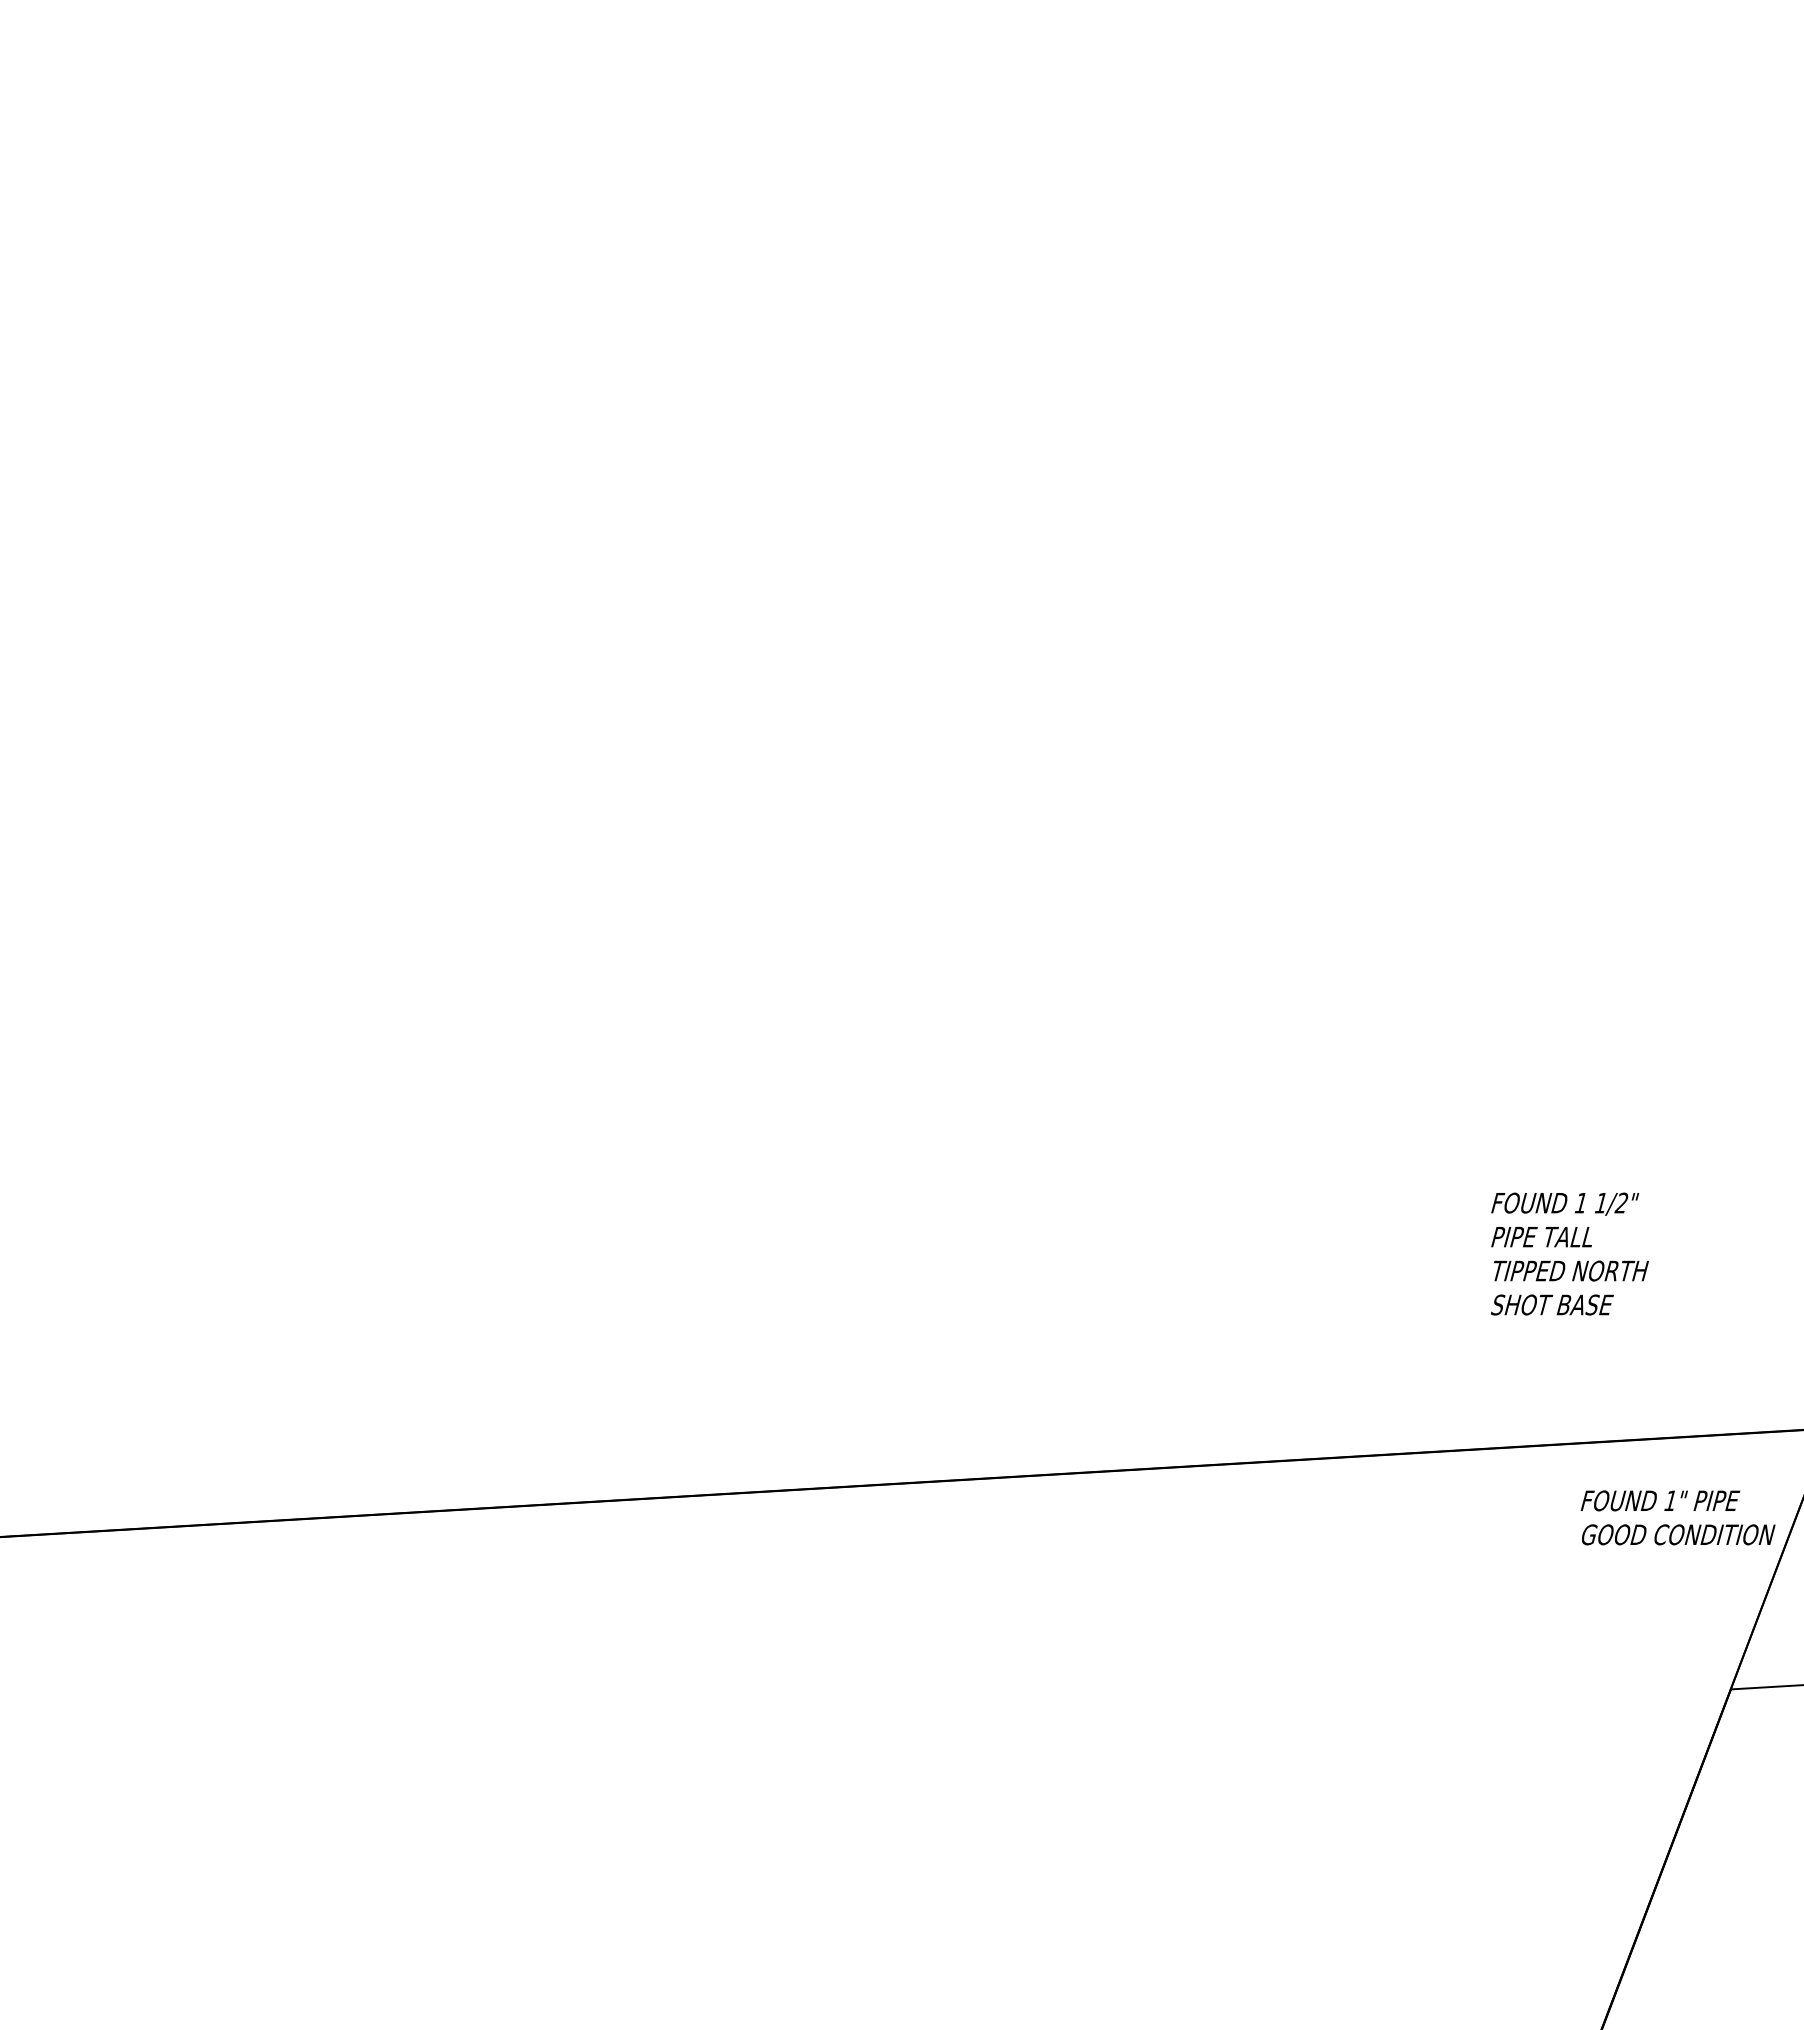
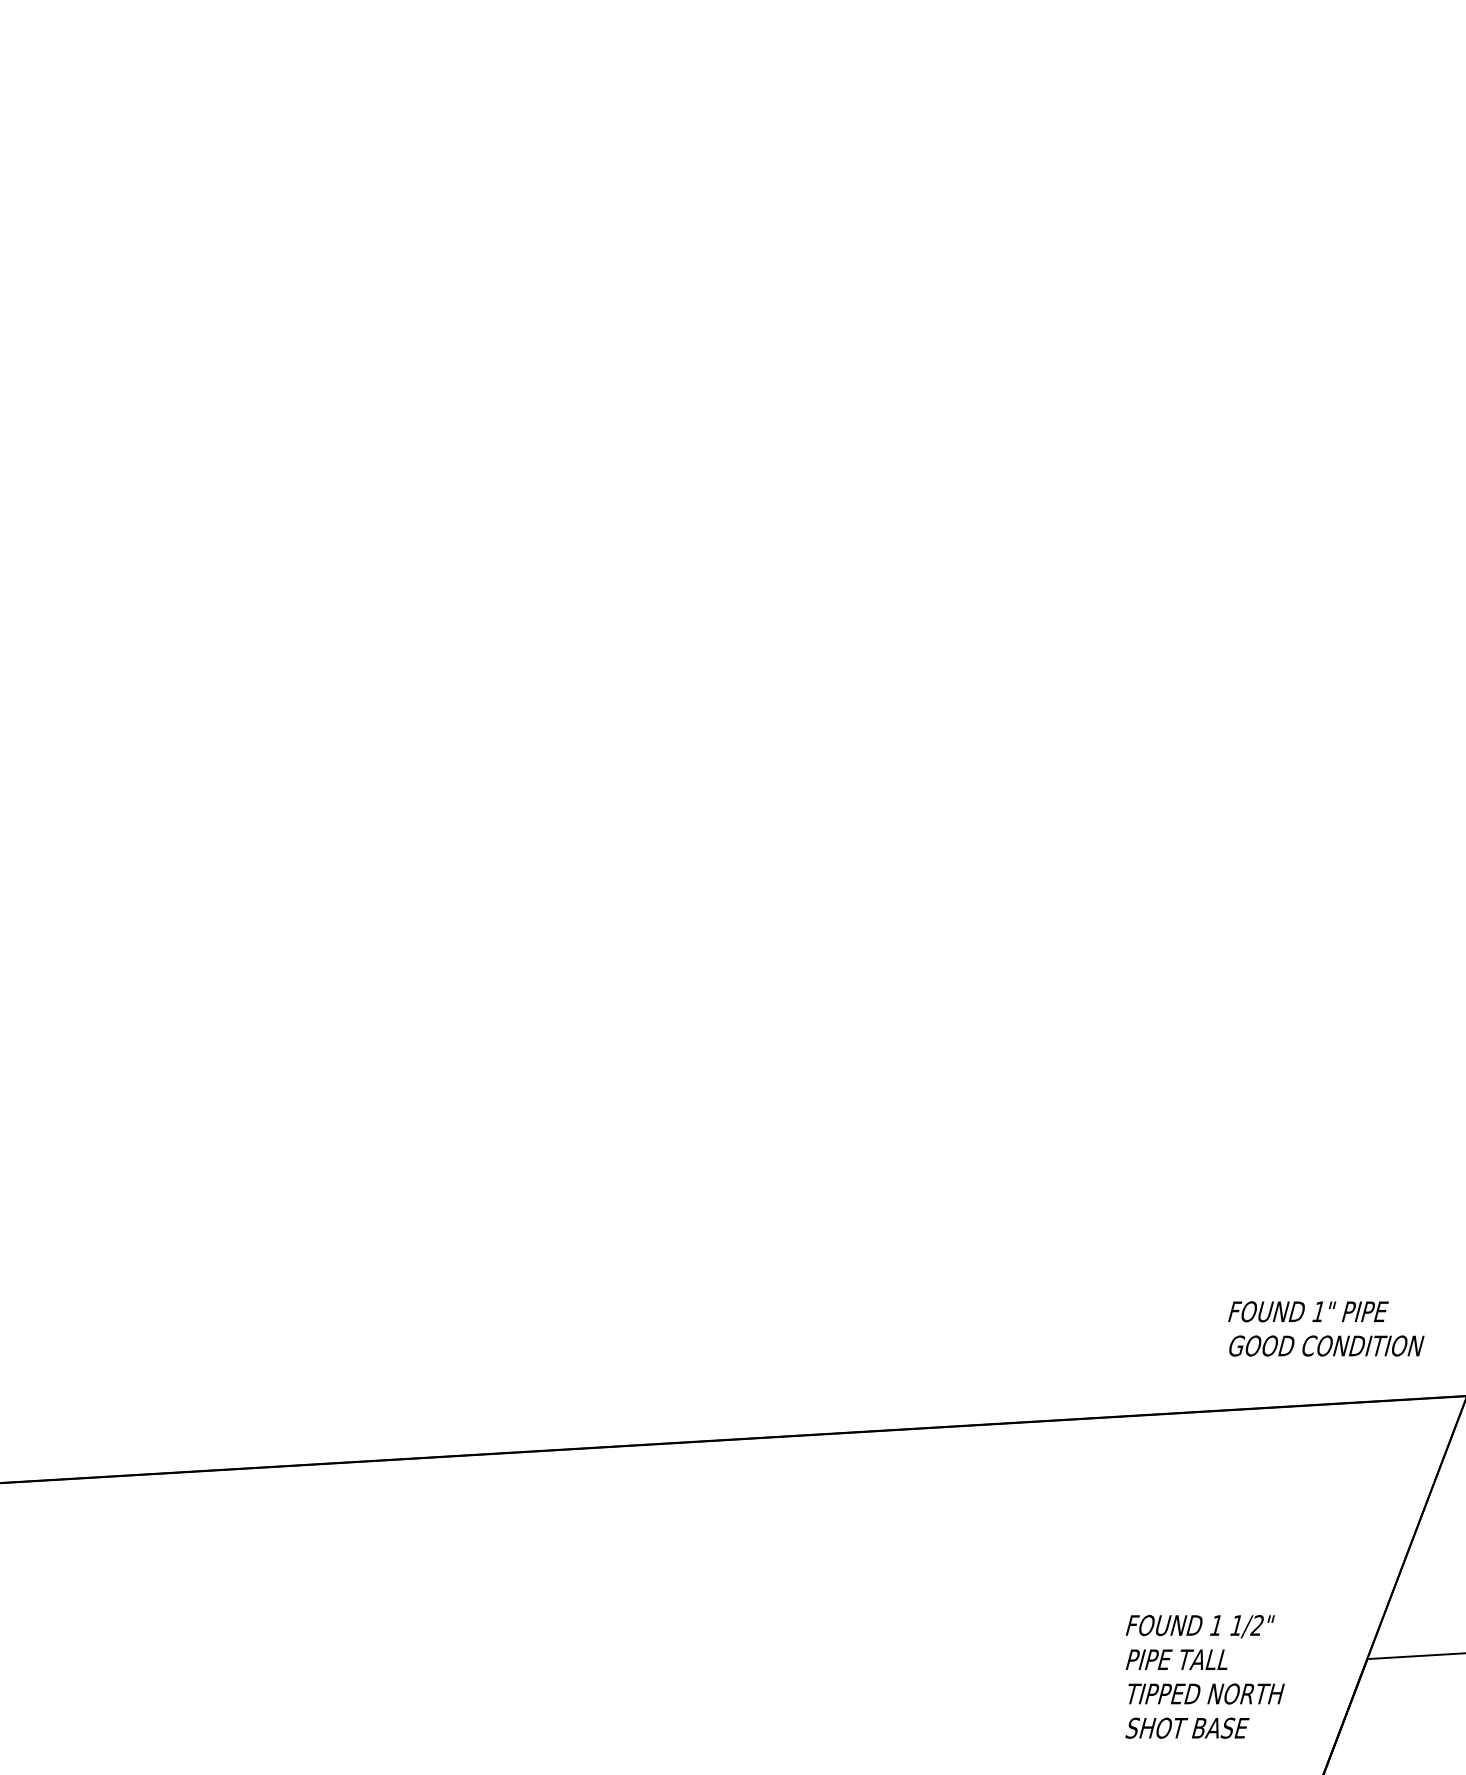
text: (1569, 1253) -> (1204, 1676), moved
text: (1677, 1517) -> (1325, 1328), moved

